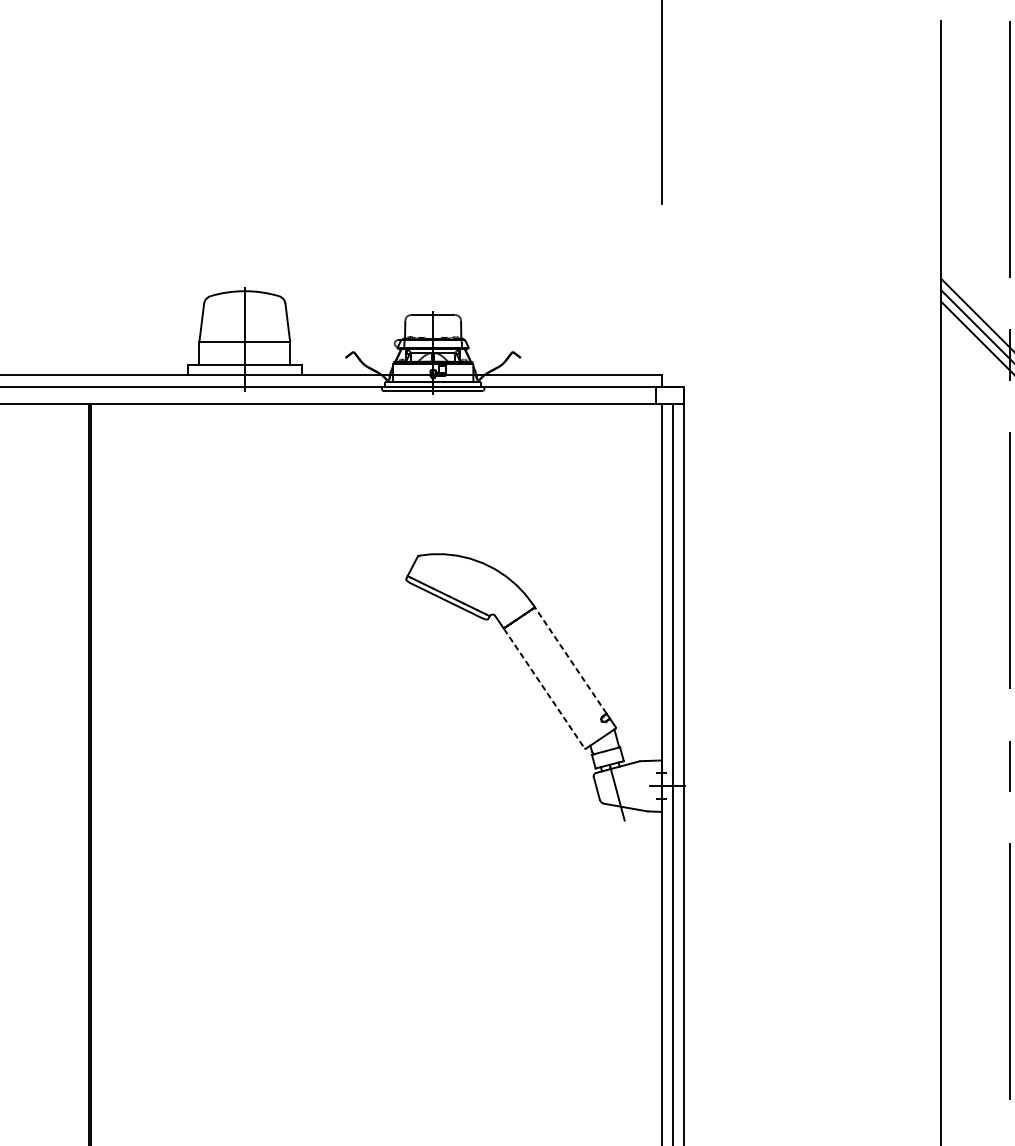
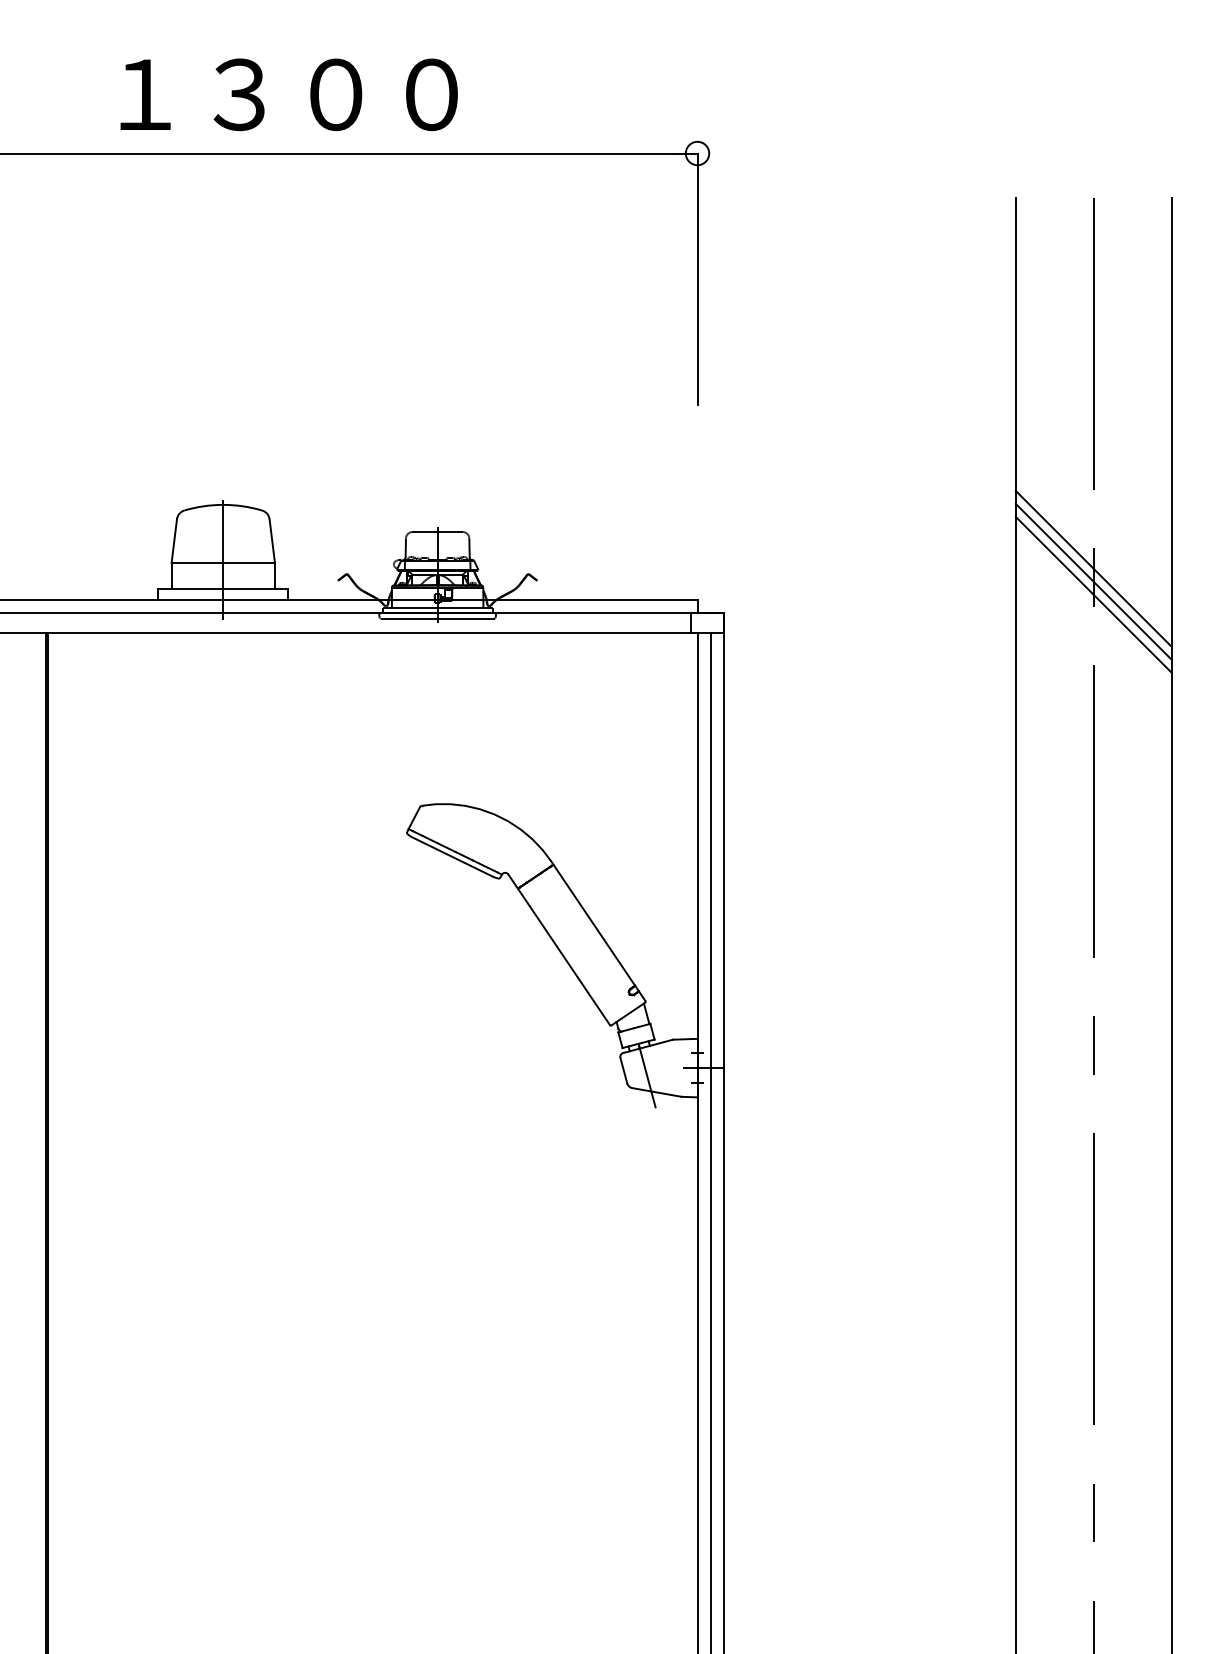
line: (571, 659) -> (594, 924), dashed -> solid
line: (544, 688) -> (564, 957), dashed -> solid

